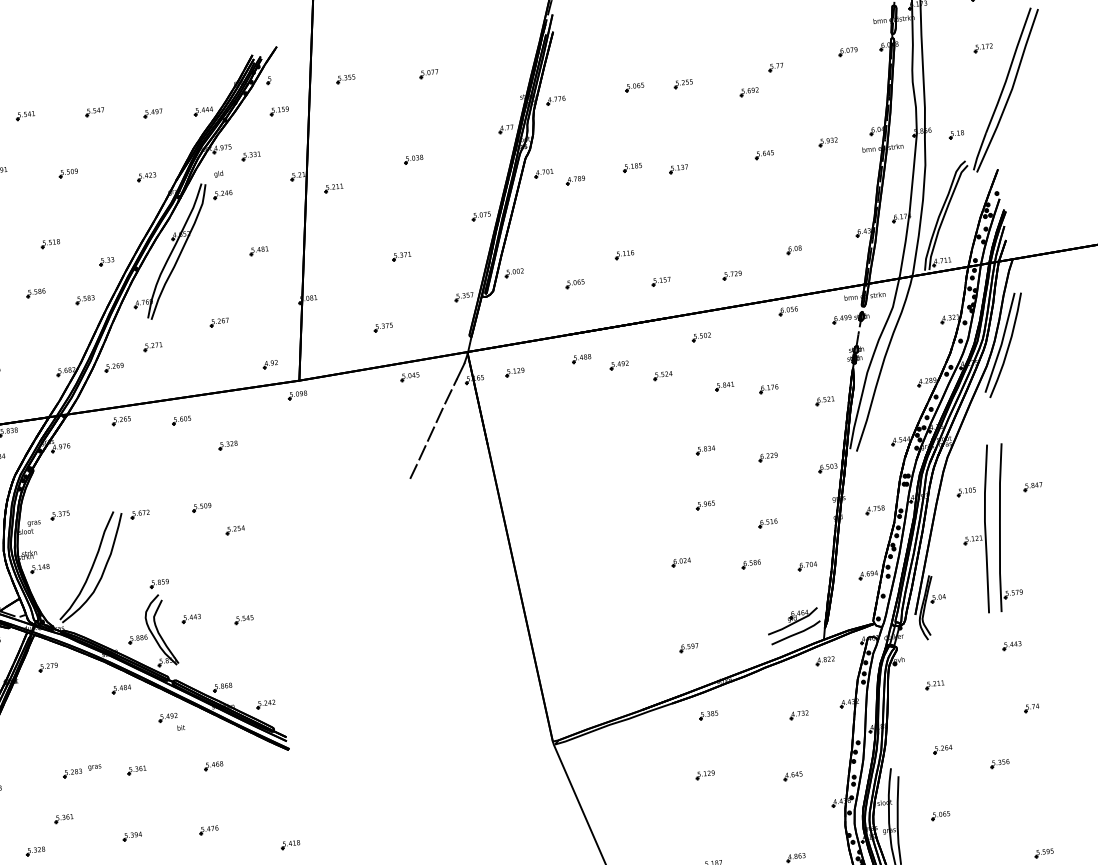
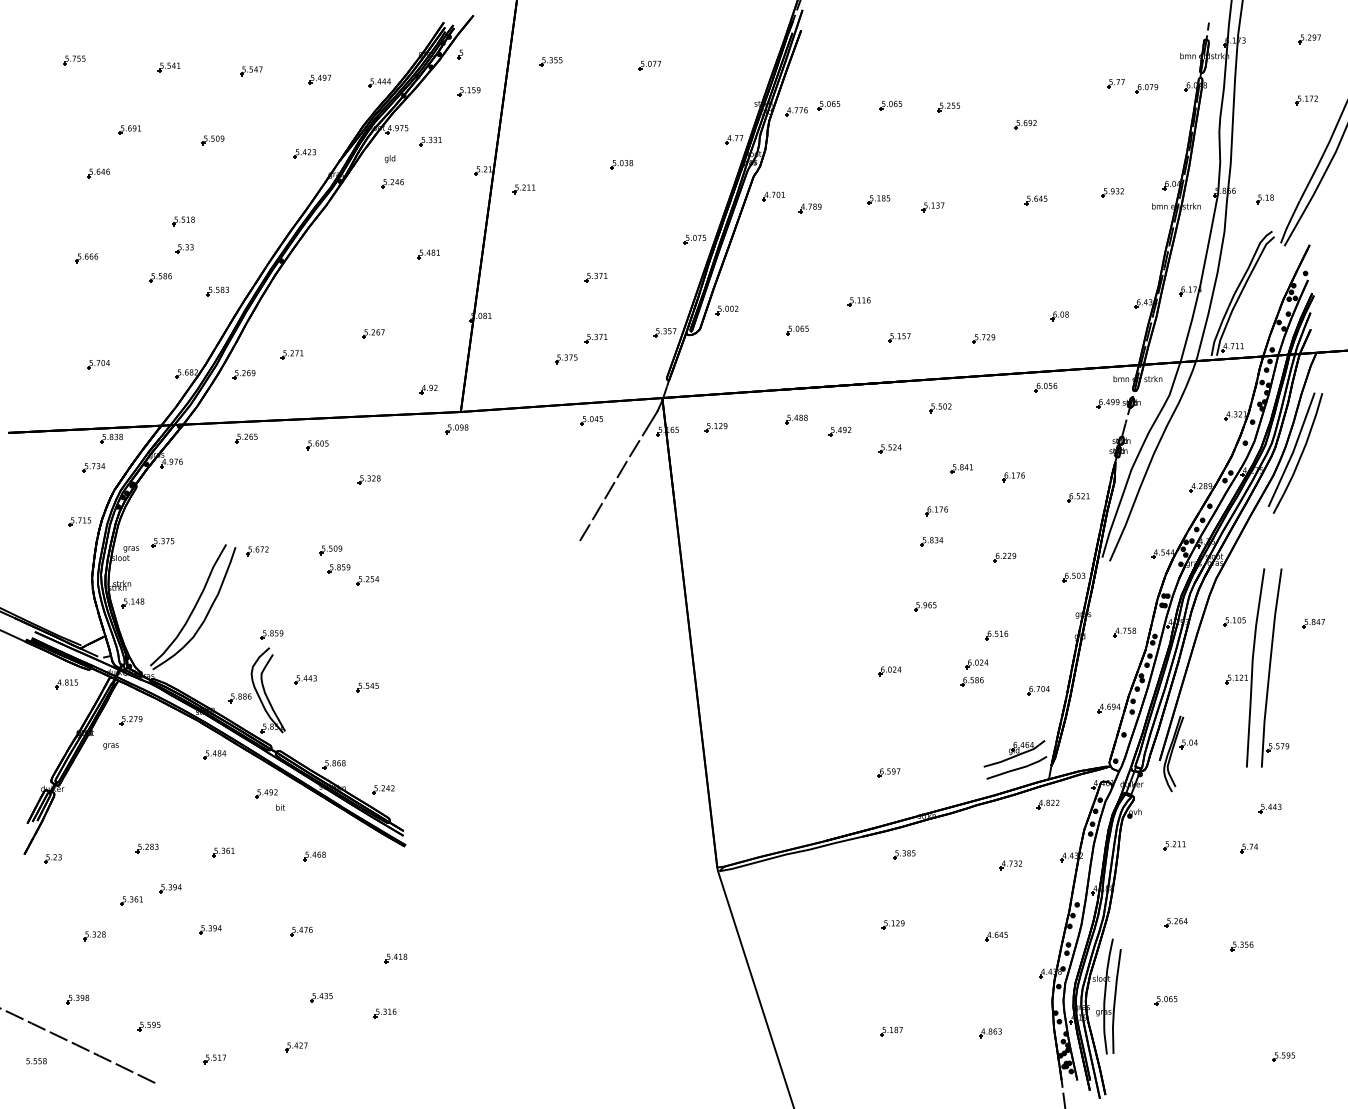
part: (775, 67) -> (1115, 83), moved
part: (582, 92) -> (828, 105), added
part: (170, 252) -> (323, 245), removed
part: (106, 261) -> (184, 248), moved
part: (406, 307) -> (595, 338), added
part: (707, 424) -> (936, 511), added
part: (209, 522) -> (338, 568), added
part: (753, 549) -> (976, 664), added
part: (1031, 708) -> (1248, 848), moved
text: (94, 767) -> (110, 746), moved
part: (95, 805) -> (170, 888), added

